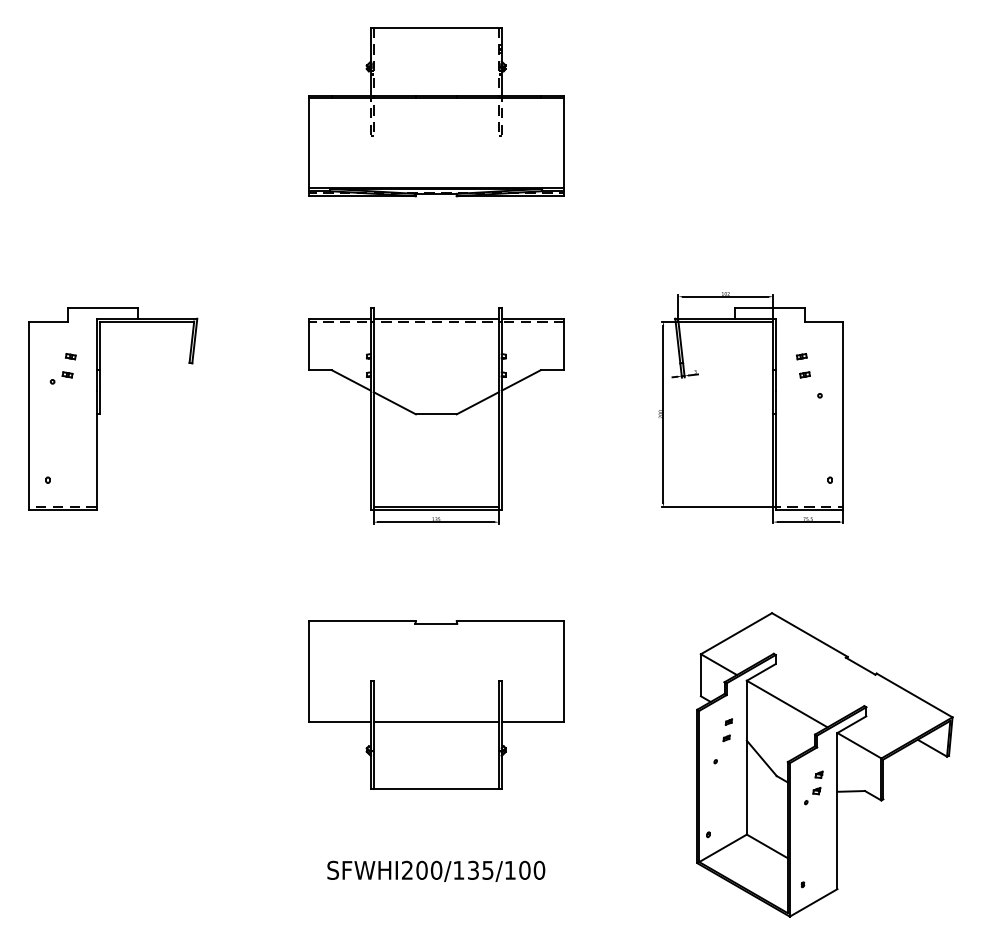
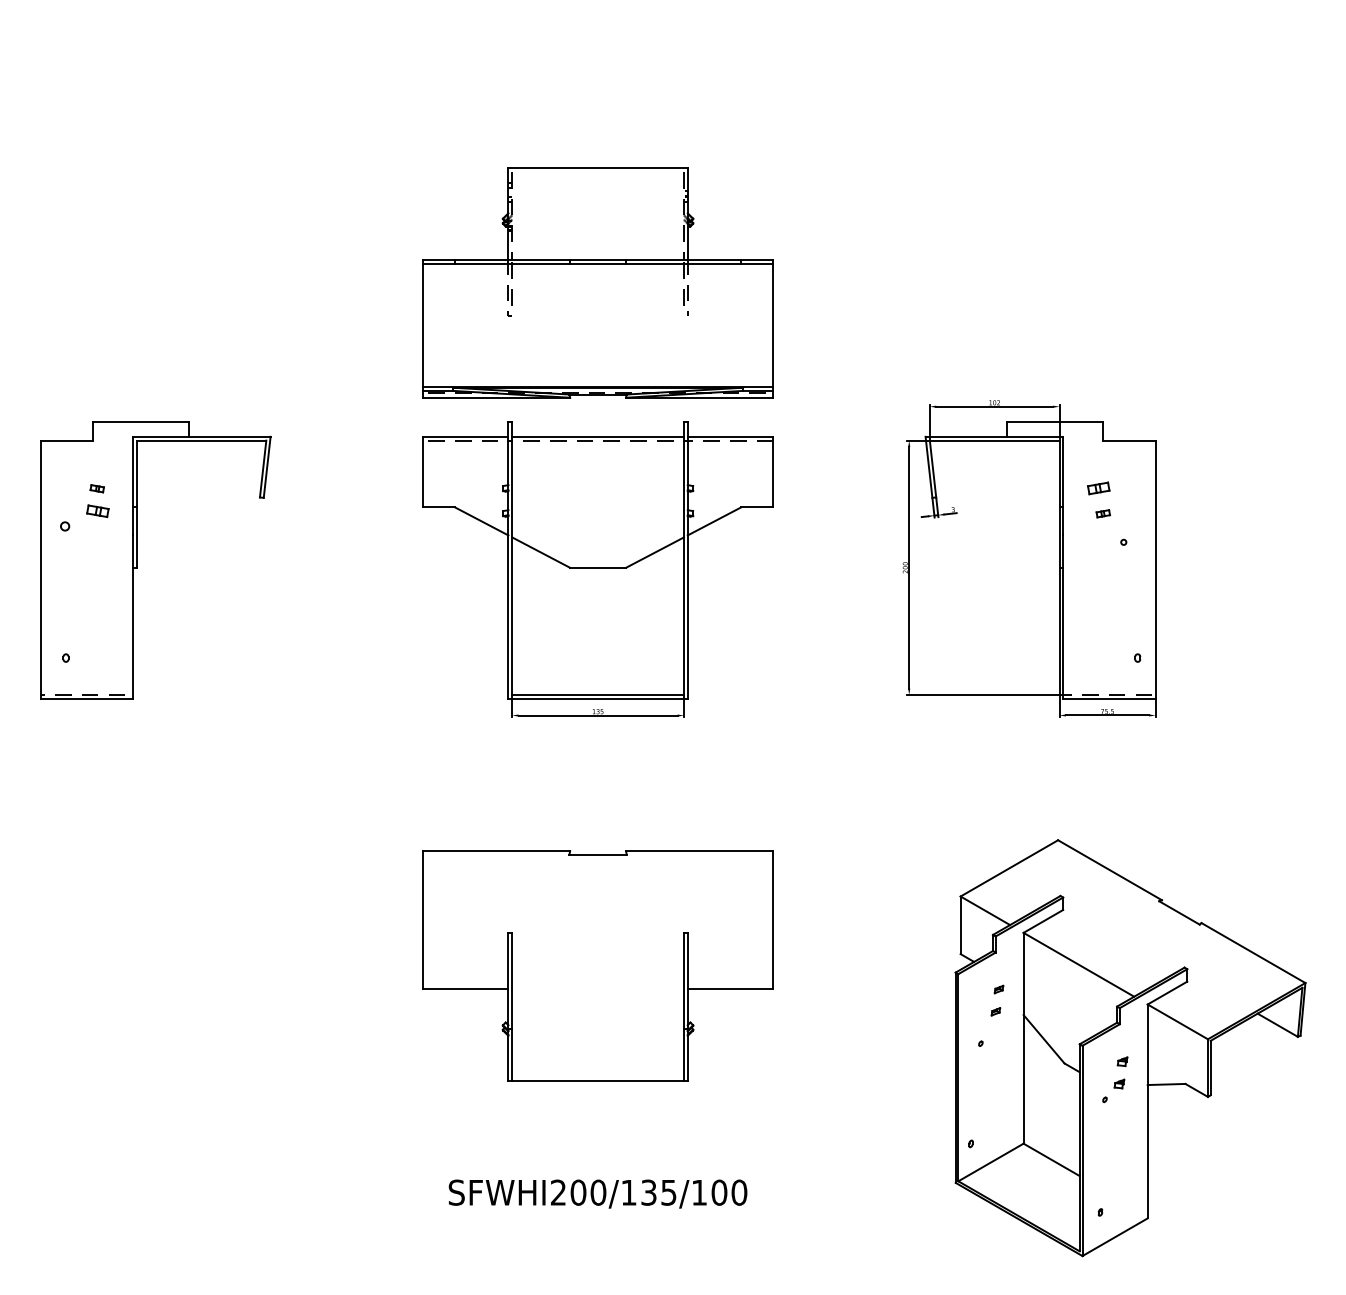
part: (436, 112) -> (598, 283), moved
part: (801, 356) -> (1098, 488), size x1.6
part: (61, 377) -> (84, 517), size x1.6
line: (435, 721) -> (596, 988), removed

